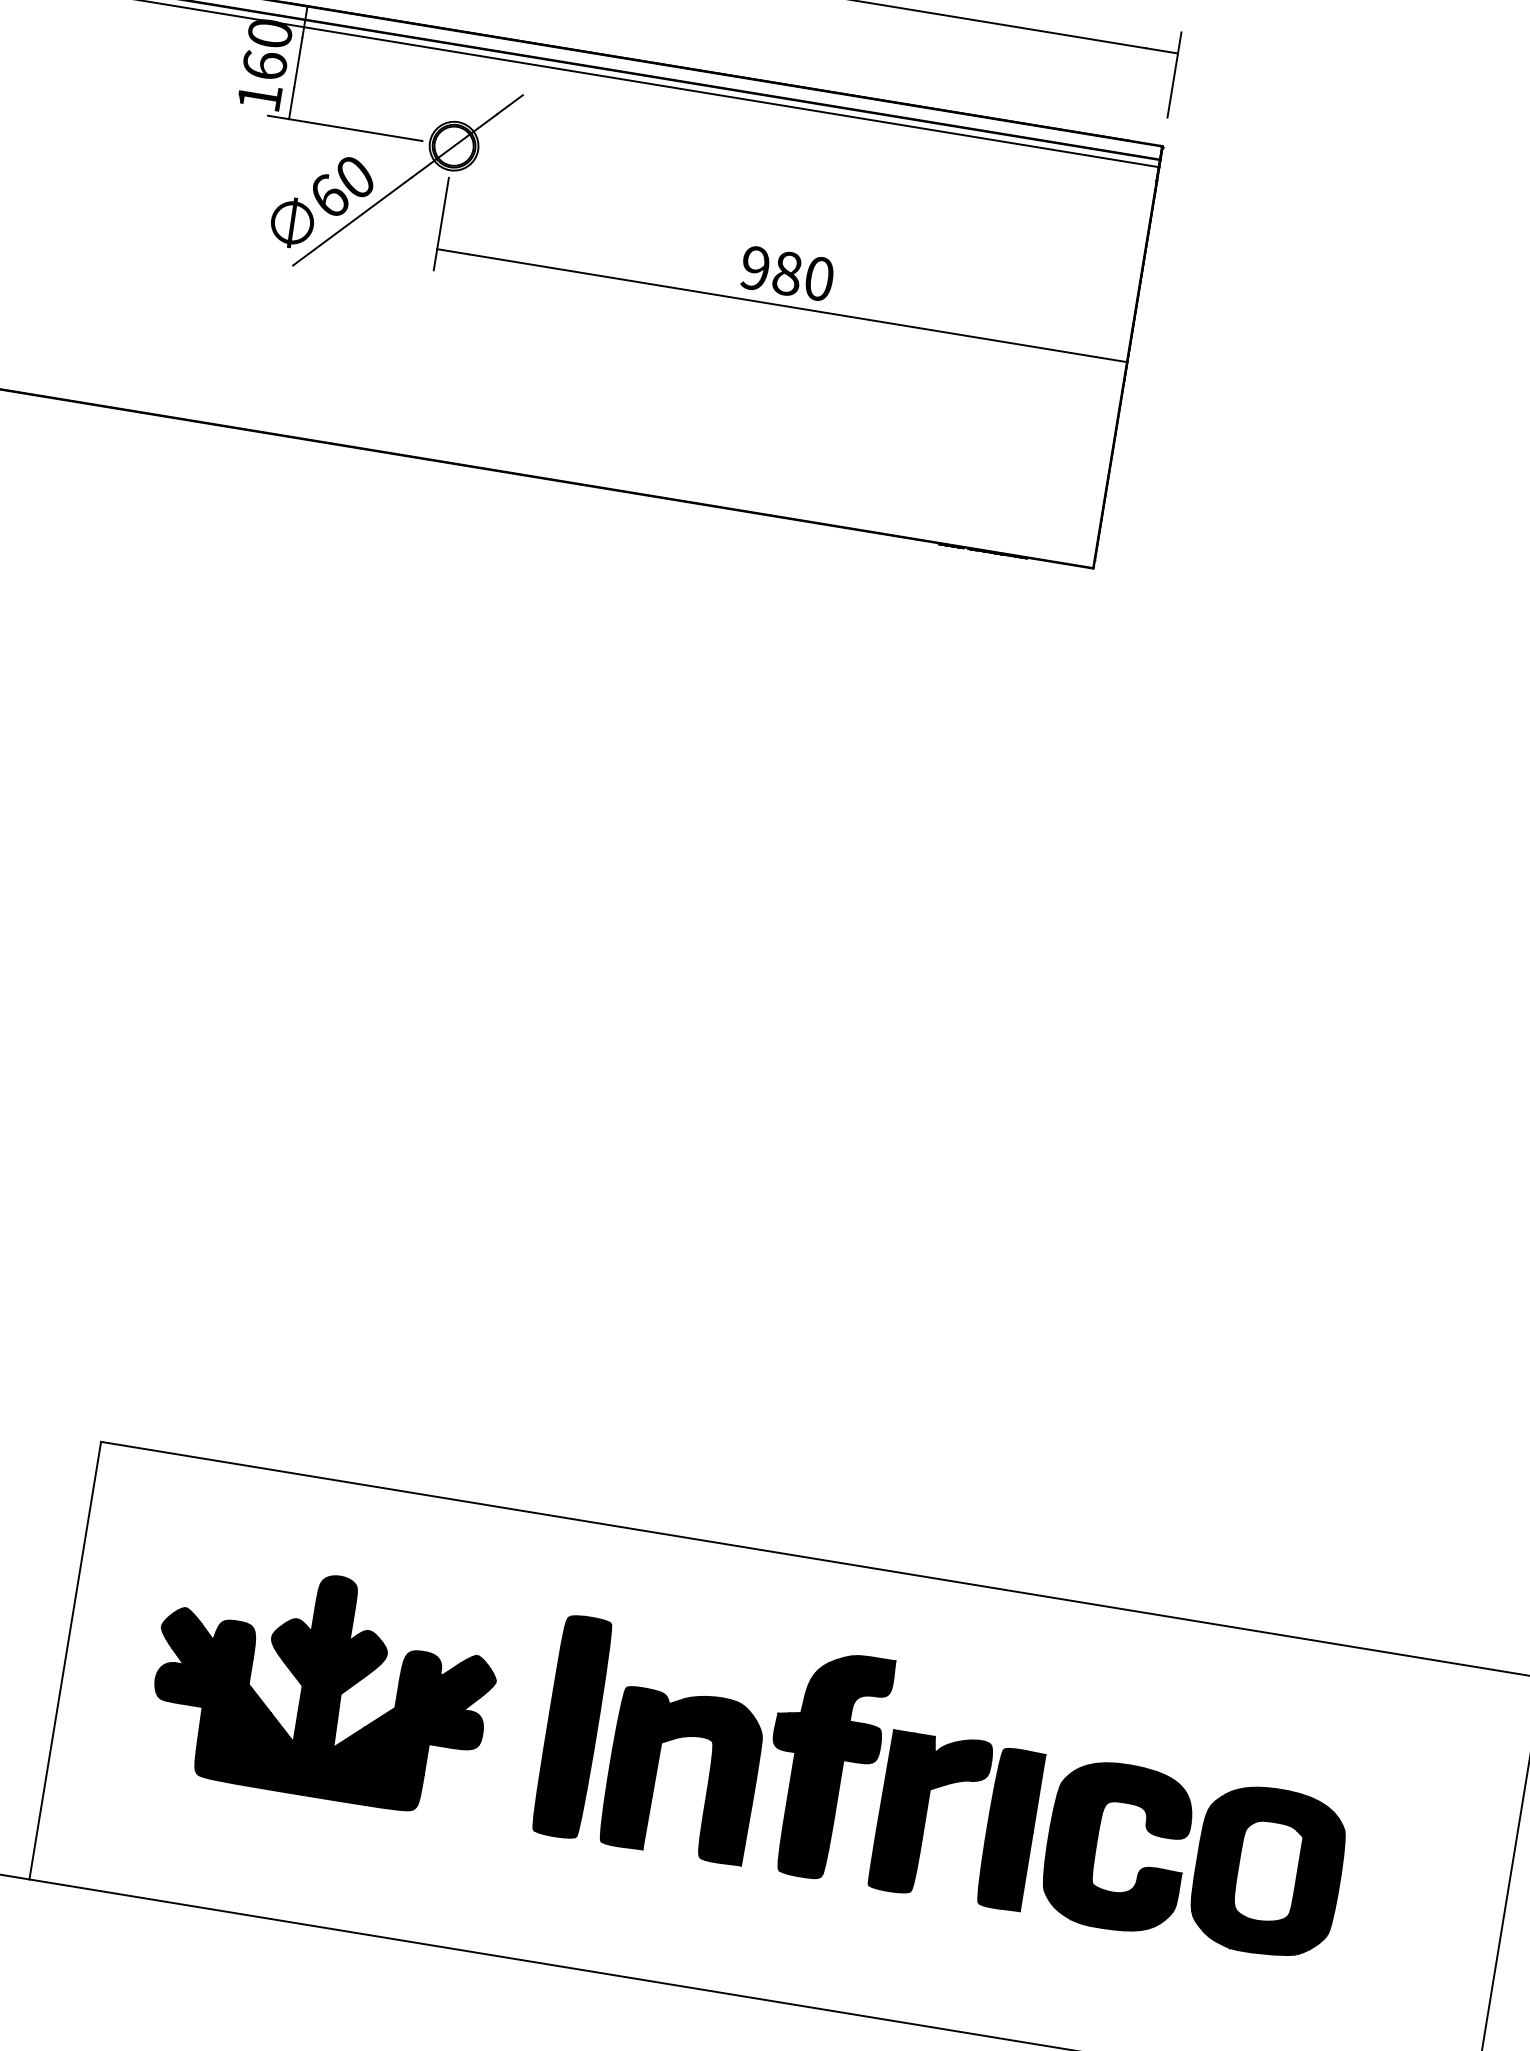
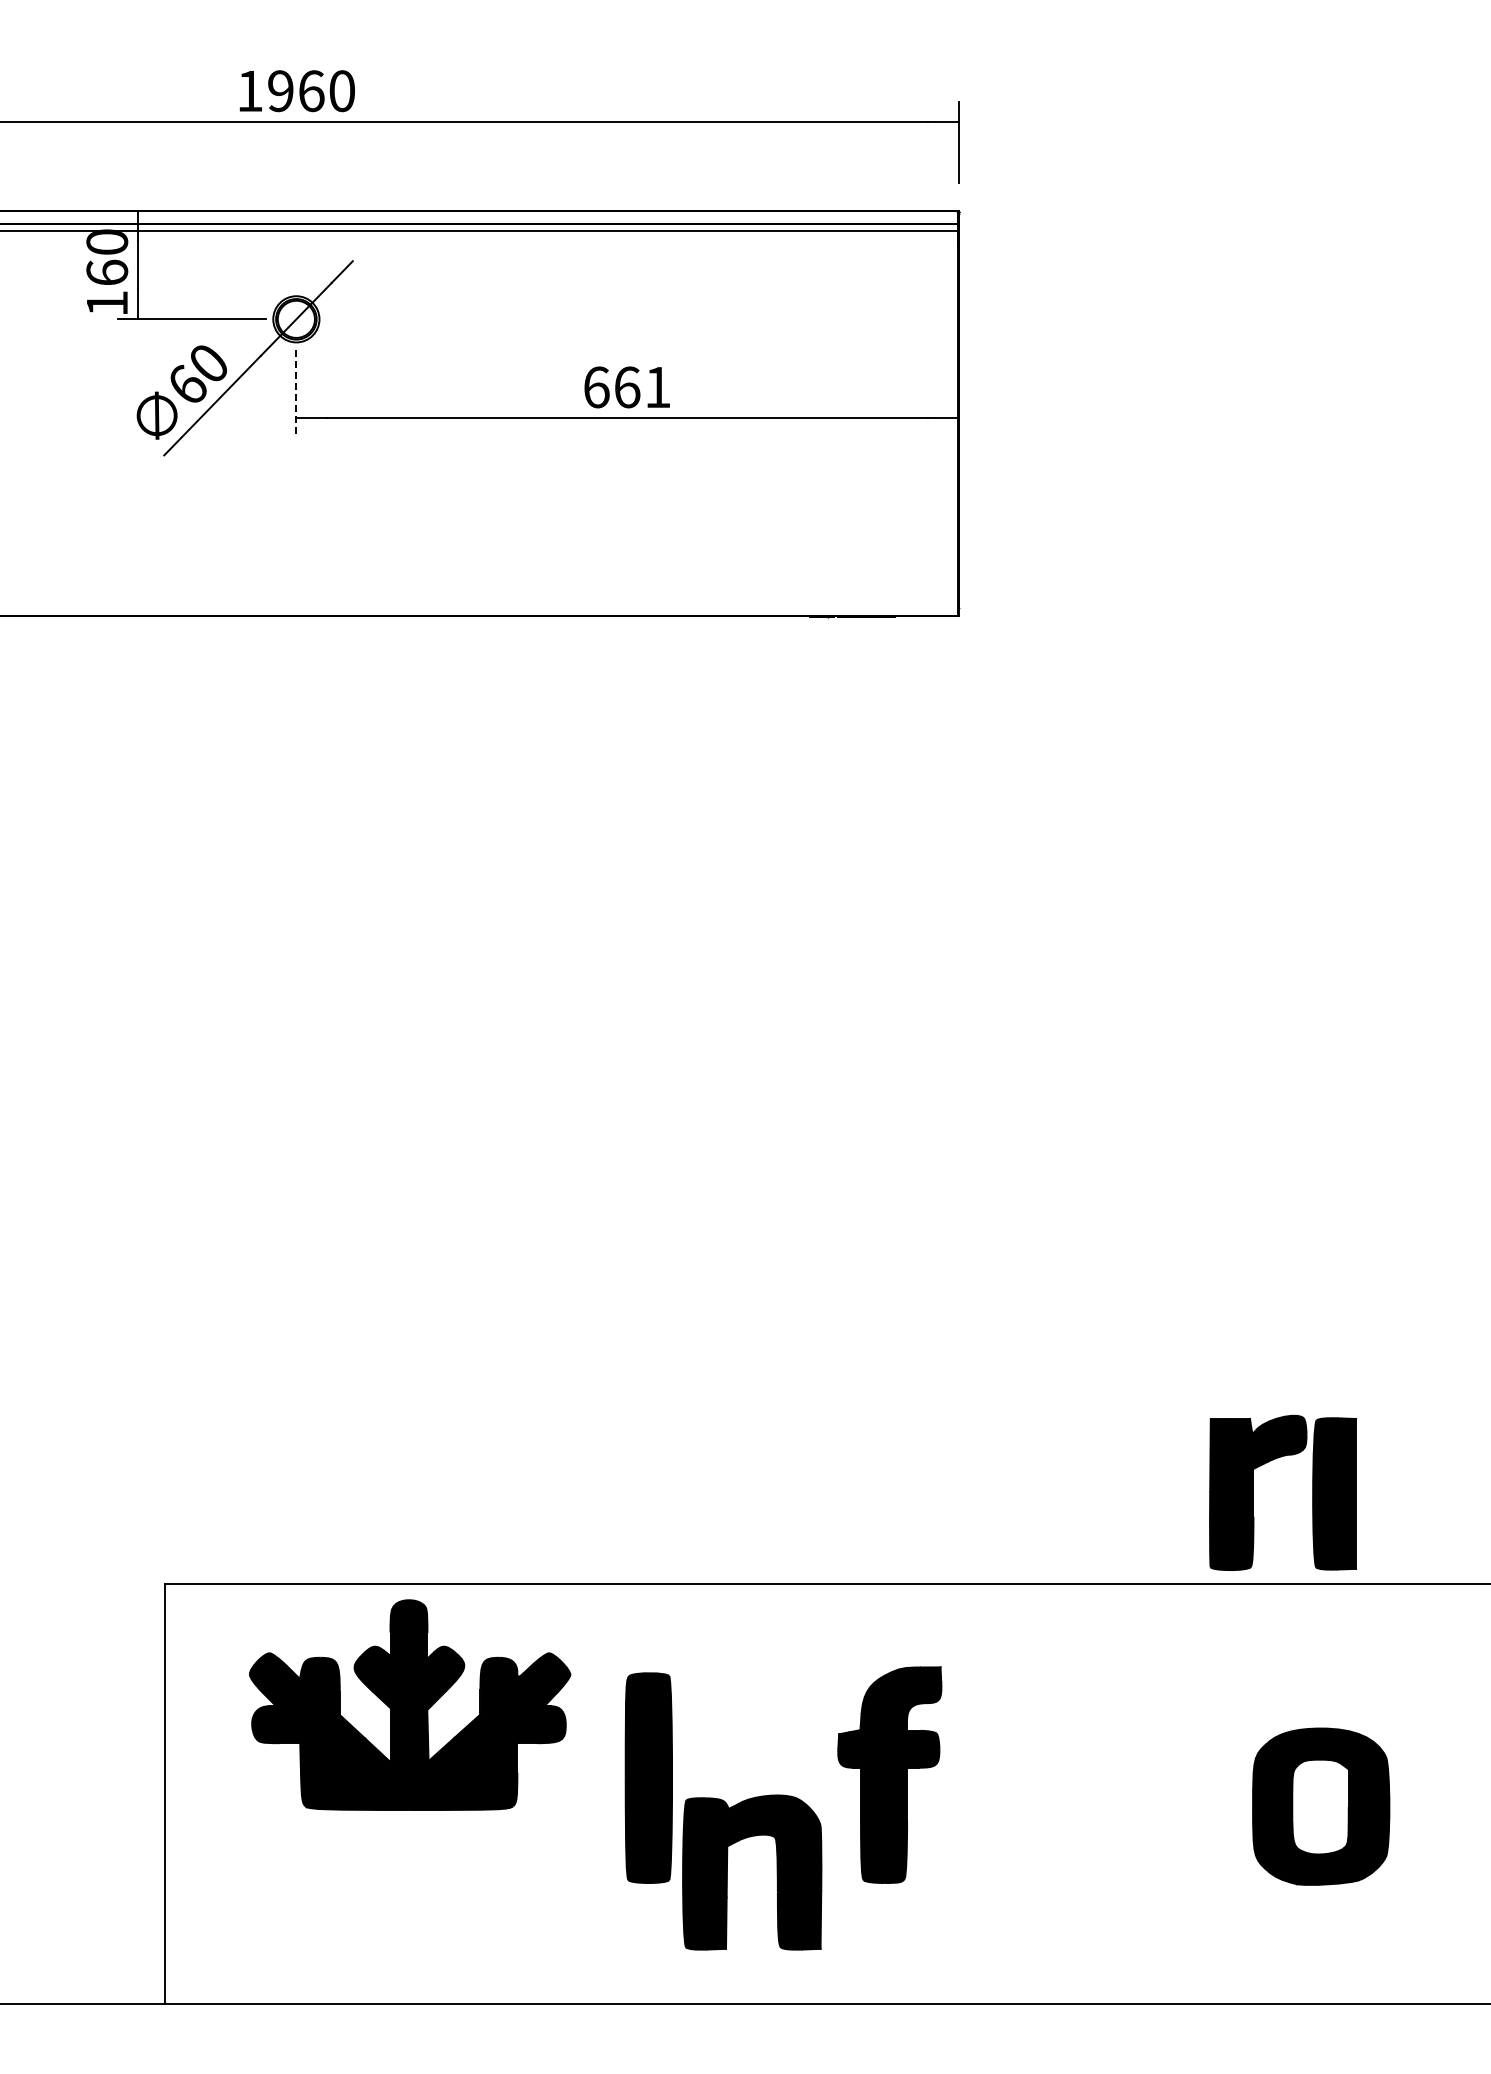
line: (441, 224) -> (296, 394), solid -> dashed
text: (786, 273) -> (626, 387), 980 -> 661
part: (324, 1685) -> (410, 1704), moved
part: (708, 1778) -> (776, 1872), moved
part: (925, 1814) -> (1253, 1492), moved
part: (1097, 1843) -> (1157, 1806), removed

